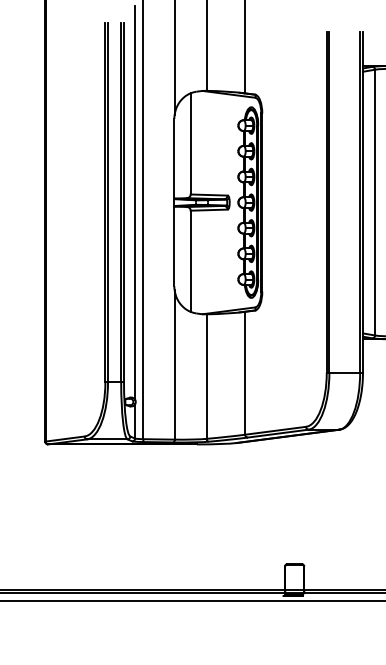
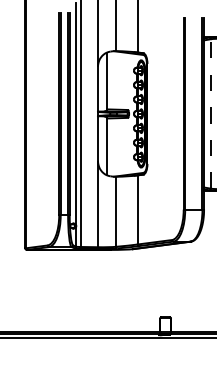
line: (374, 201) -> (210, 113), solid -> dashed

